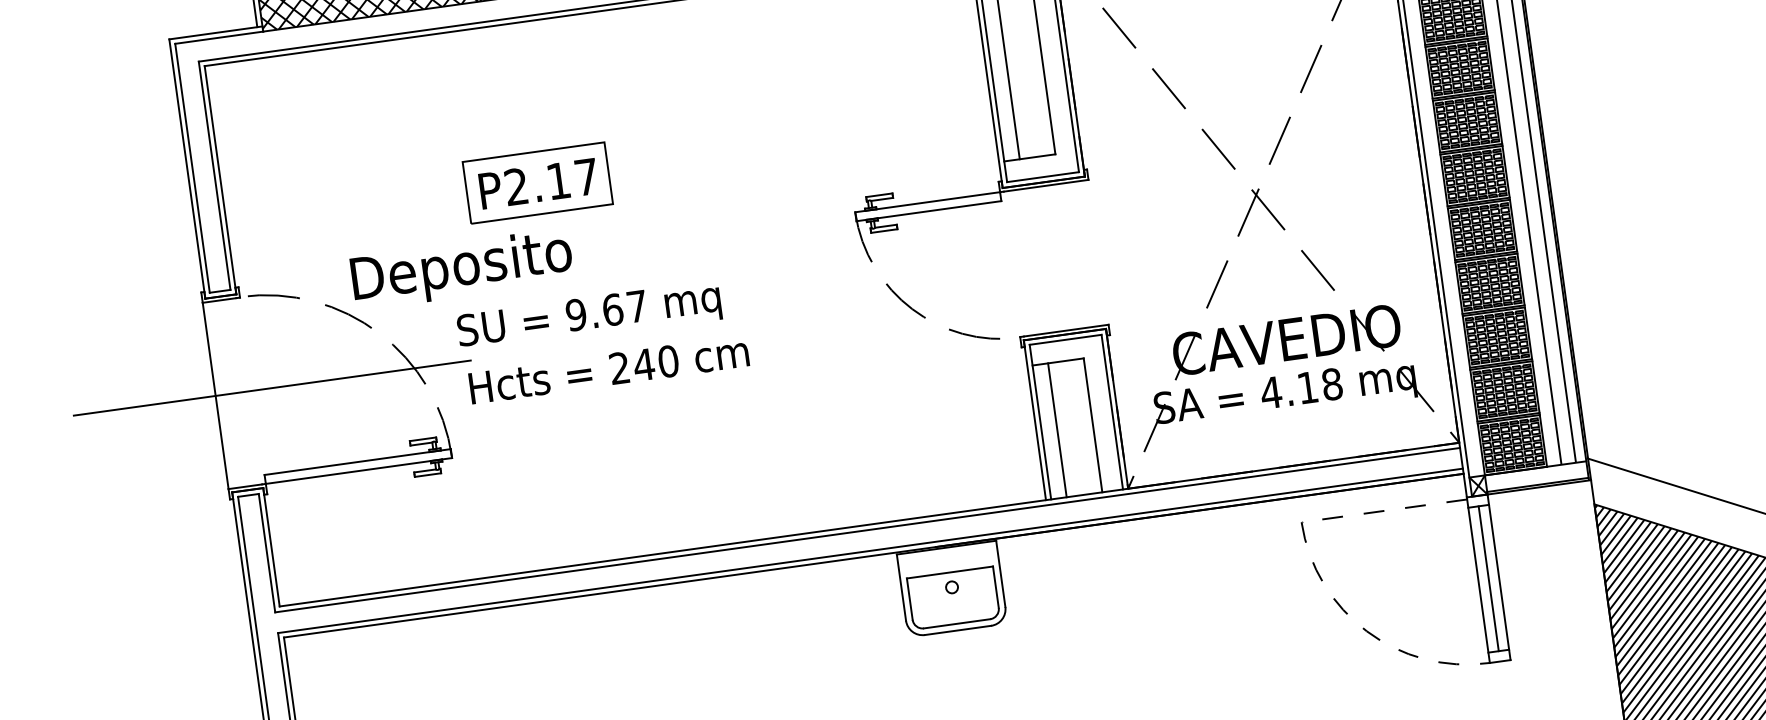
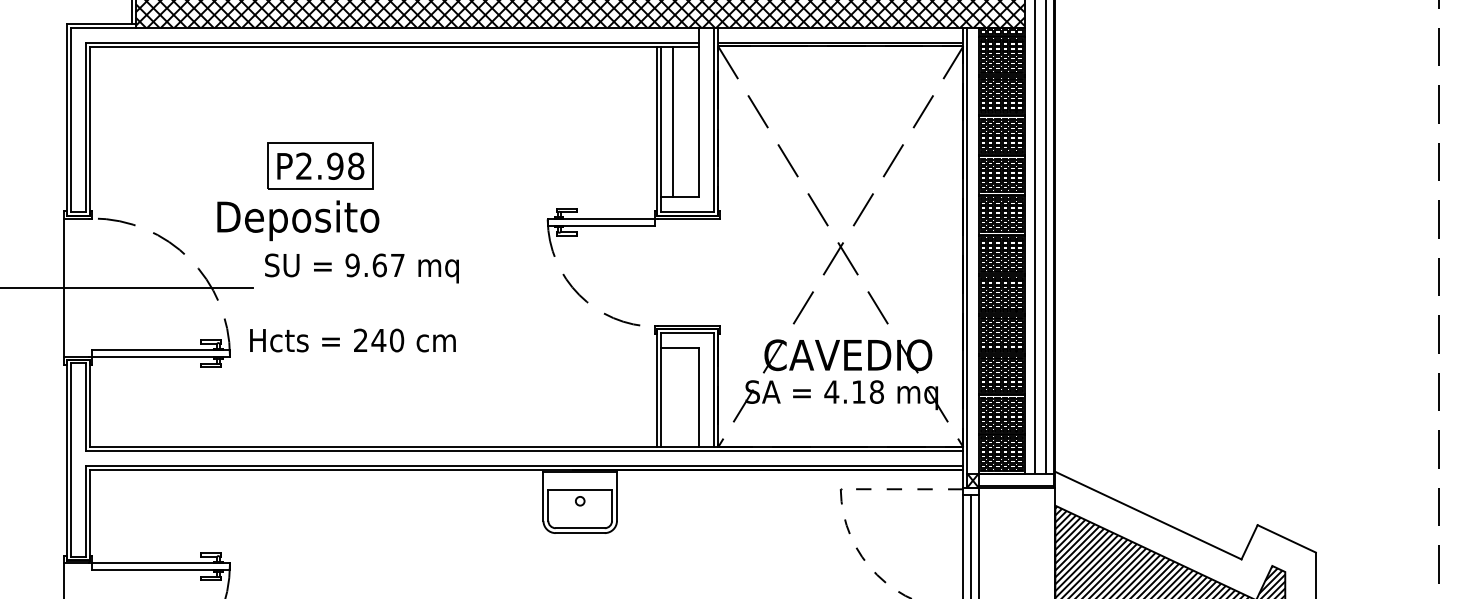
text: (572, 178) -> (345, 165), P2.17 -> P2.98
text: (462, 268) -> (298, 220), moved
text: (588, 317) -> (361, 268), moved
text: (608, 369) -> (352, 340), moved
line: (1057, 430) -> (672, 397), removed

